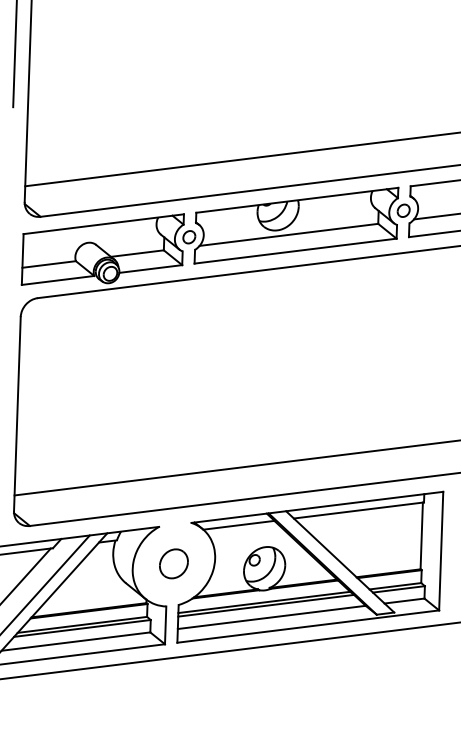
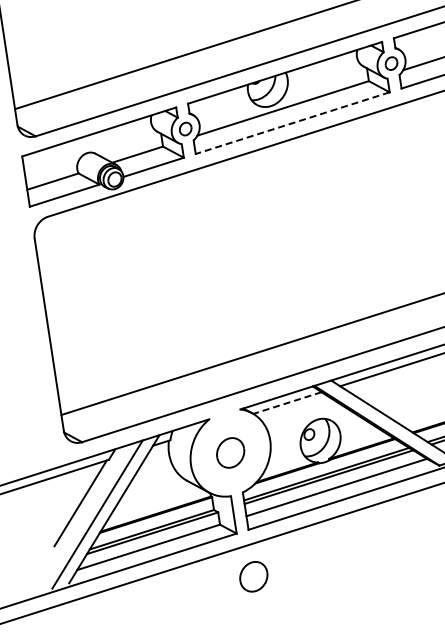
line: (295, 251) -> (292, 123), solid -> dashed
line: (238, 525) -> (287, 403), solid -> dashed
part: (173, 689) -> (253, 576), added

